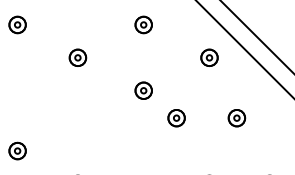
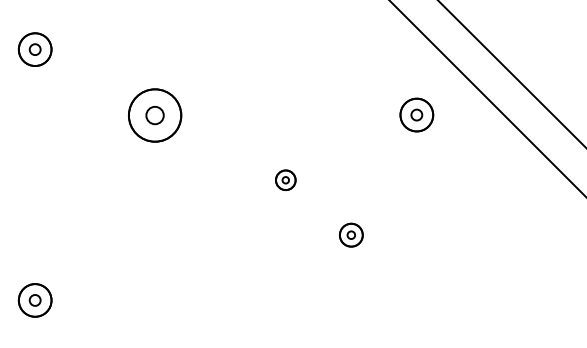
part: (143, 24) -> (285, 48), removed
part: (77, 57) -> (154, 114), size x1.6
part: (143, 90) -> (285, 179), size x0.6
part: (176, 118) -> (351, 235), size x0.7
part: (236, 118) -> (470, 235), removed

